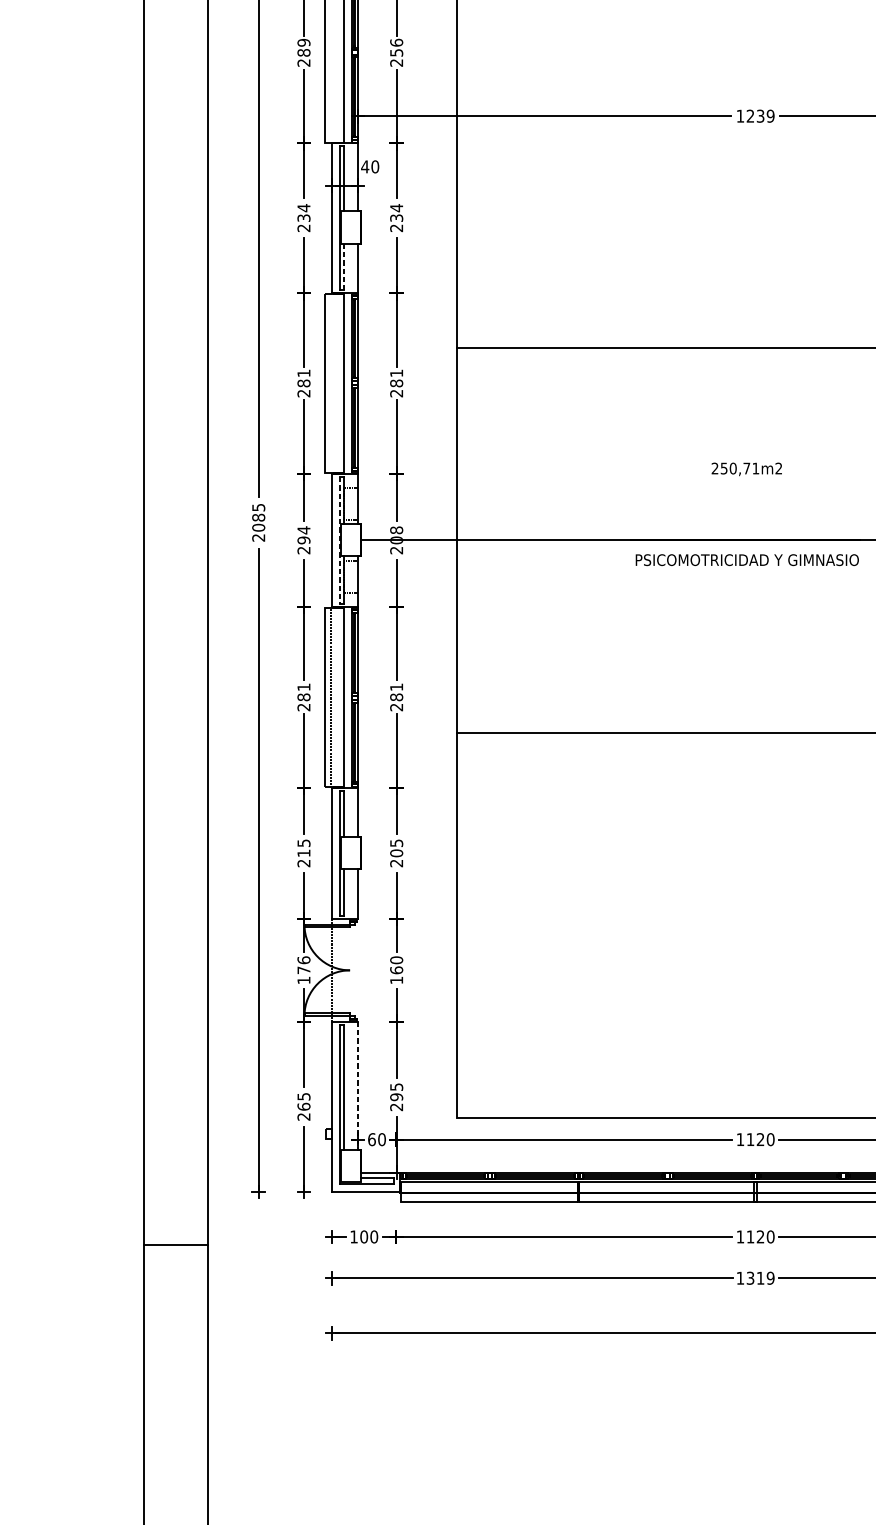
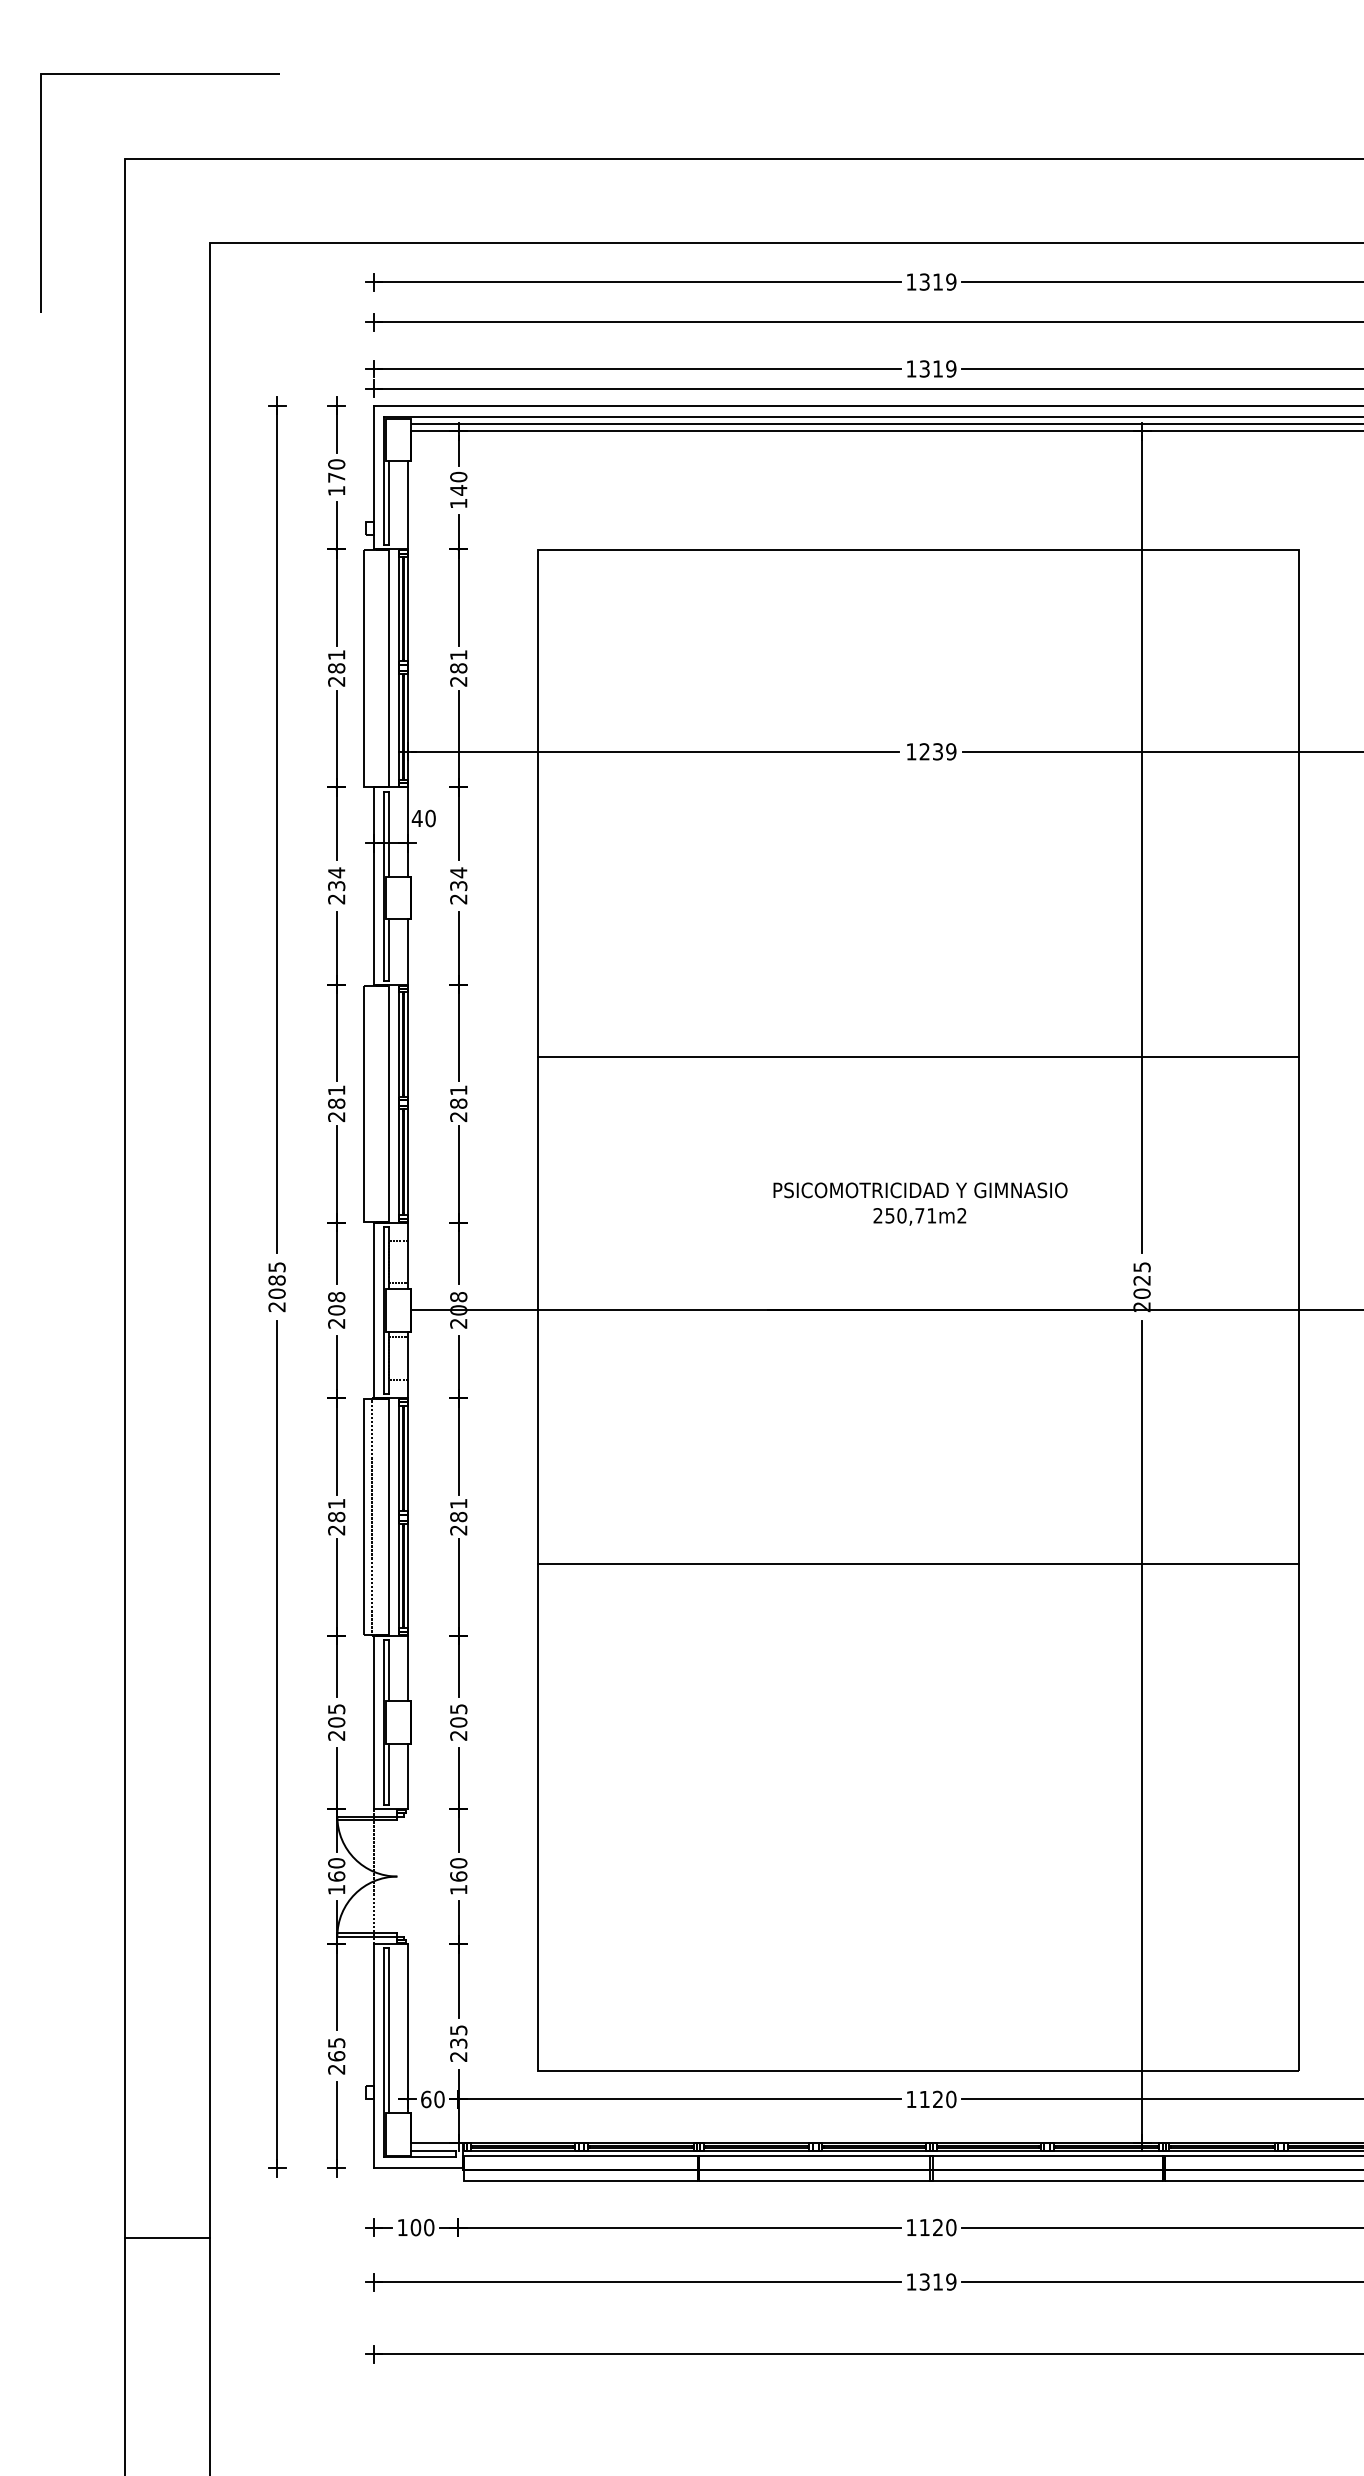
text: (303, 43) -> (336, 655), 289 -> 281
text: (396, 47) -> (458, 661), 256 -> 281
line: (344, 267) -> (389, 950), dashed -> solid
text: (303, 535) -> (336, 1303), 294 -> 208
line: (340, 540) -> (384, 1310), dashed -> solid
text: (747, 560) -> (920, 1190), moved
text: (303, 853) -> (336, 1722), 215 -> 205
text: (303, 965) -> (336, 1869), 176 -> 160
line: (357, 1085) -> (407, 2028), dashed -> solid
text: (396, 1097) -> (458, 2043), 295 -> 235

